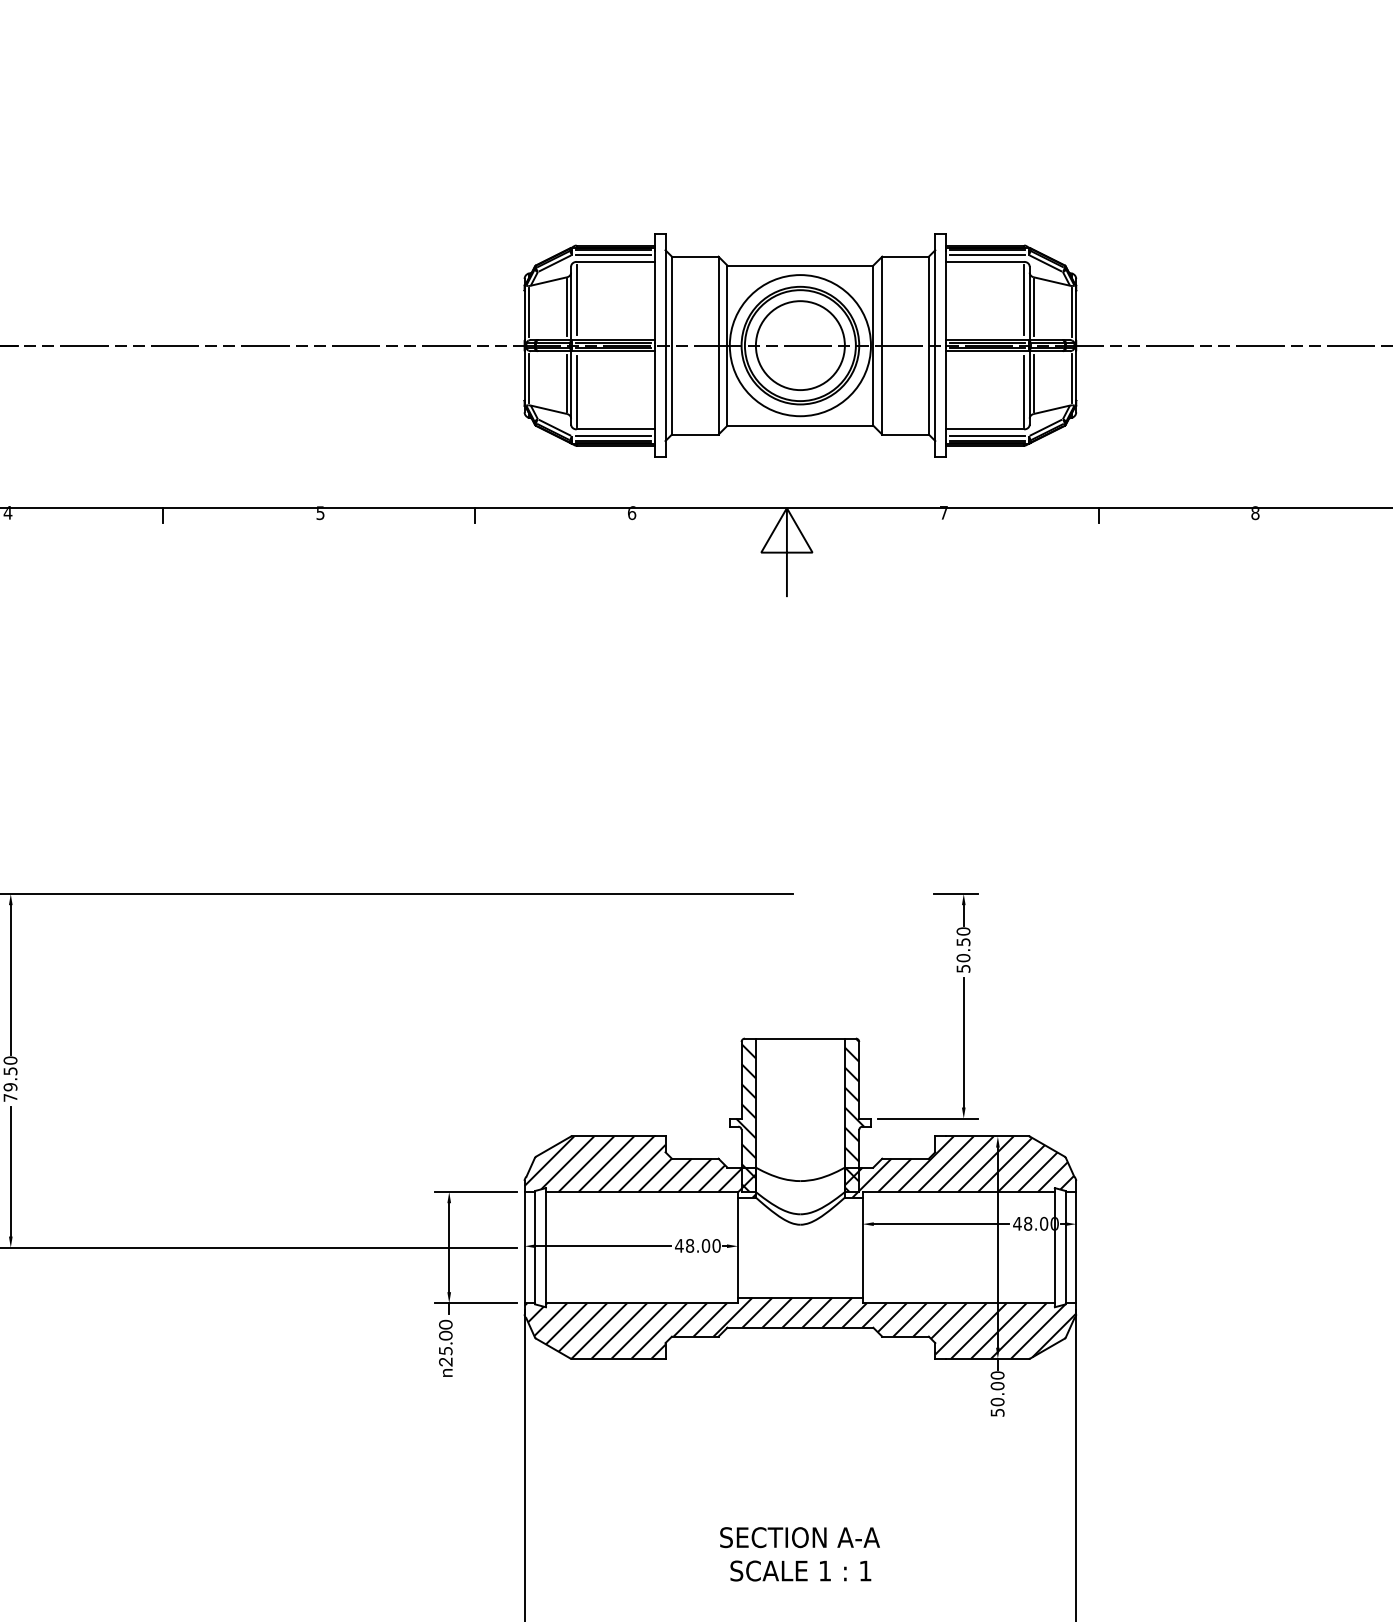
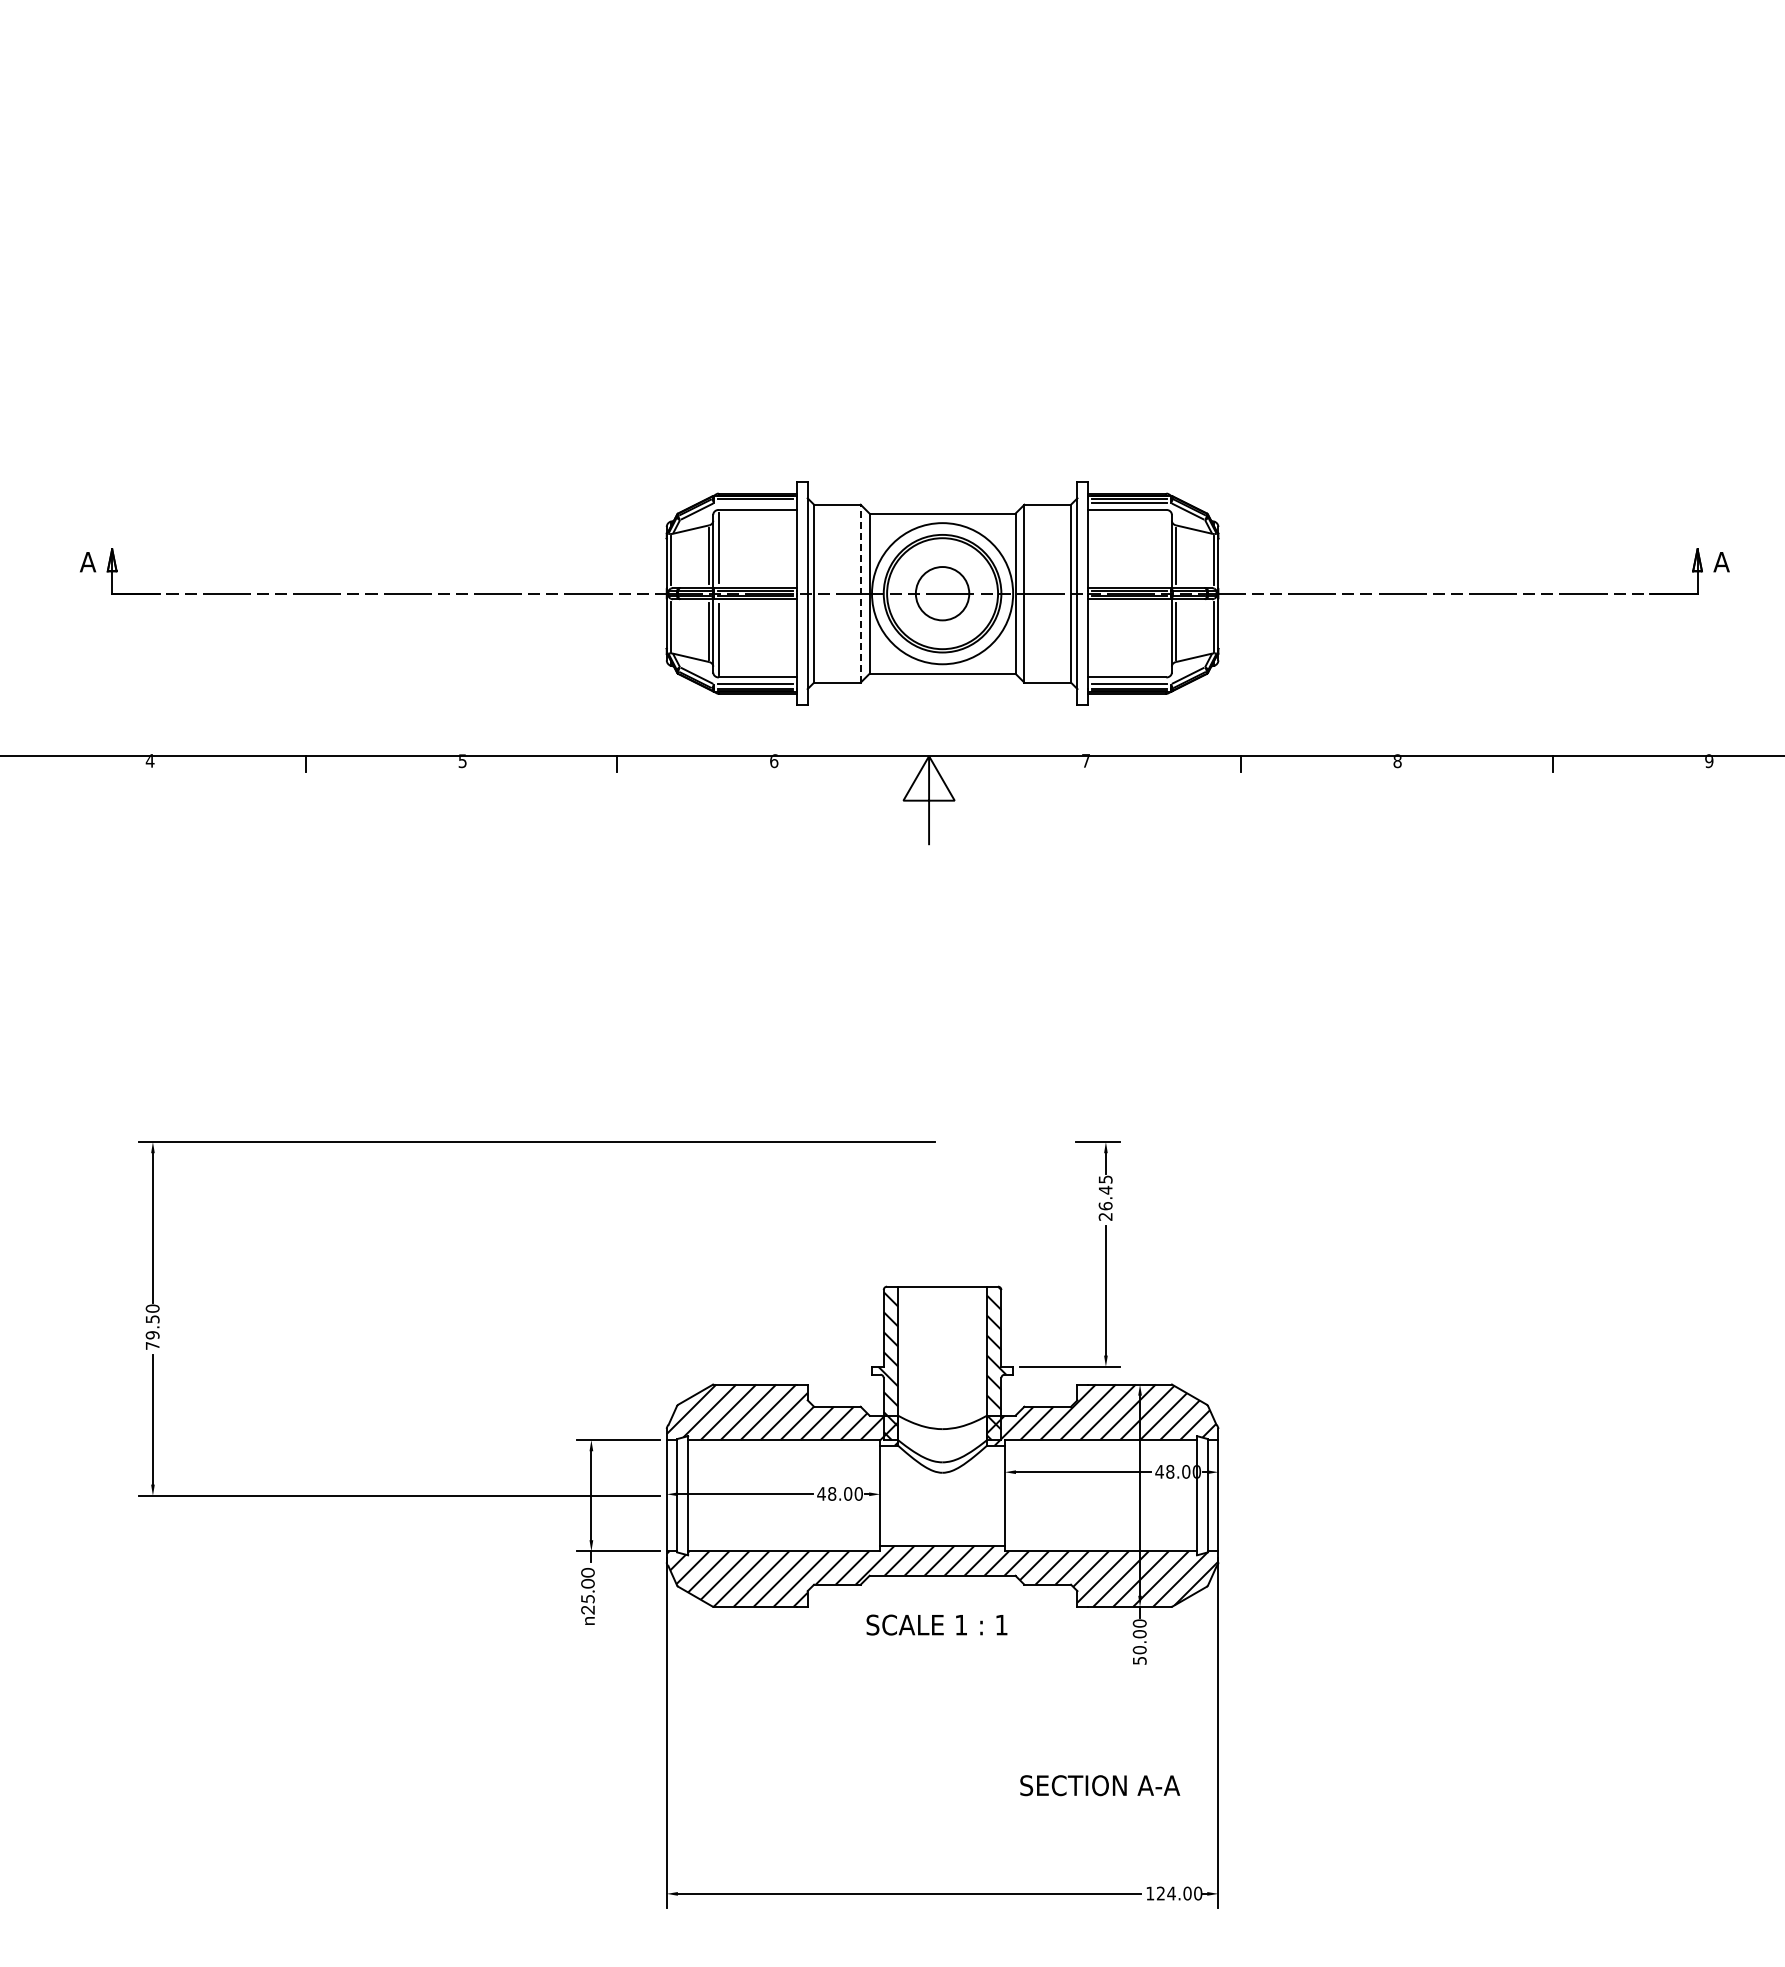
line: (613, 255) -> (755, 503), removed
line: (1024, 299) -> (1166, 547), removed
line: (718, 345) -> (860, 593), solid -> dashed
circle: (800, 345) -> (942, 593), size x0.6
line: (1024, 390) -> (1166, 638), removed
text: (963, 949) -> (1105, 1197), 50.50 -> 26.45
text: (800, 1537) -> (1100, 1785), moved
text: (800, 1570) -> (936, 1624), moved

